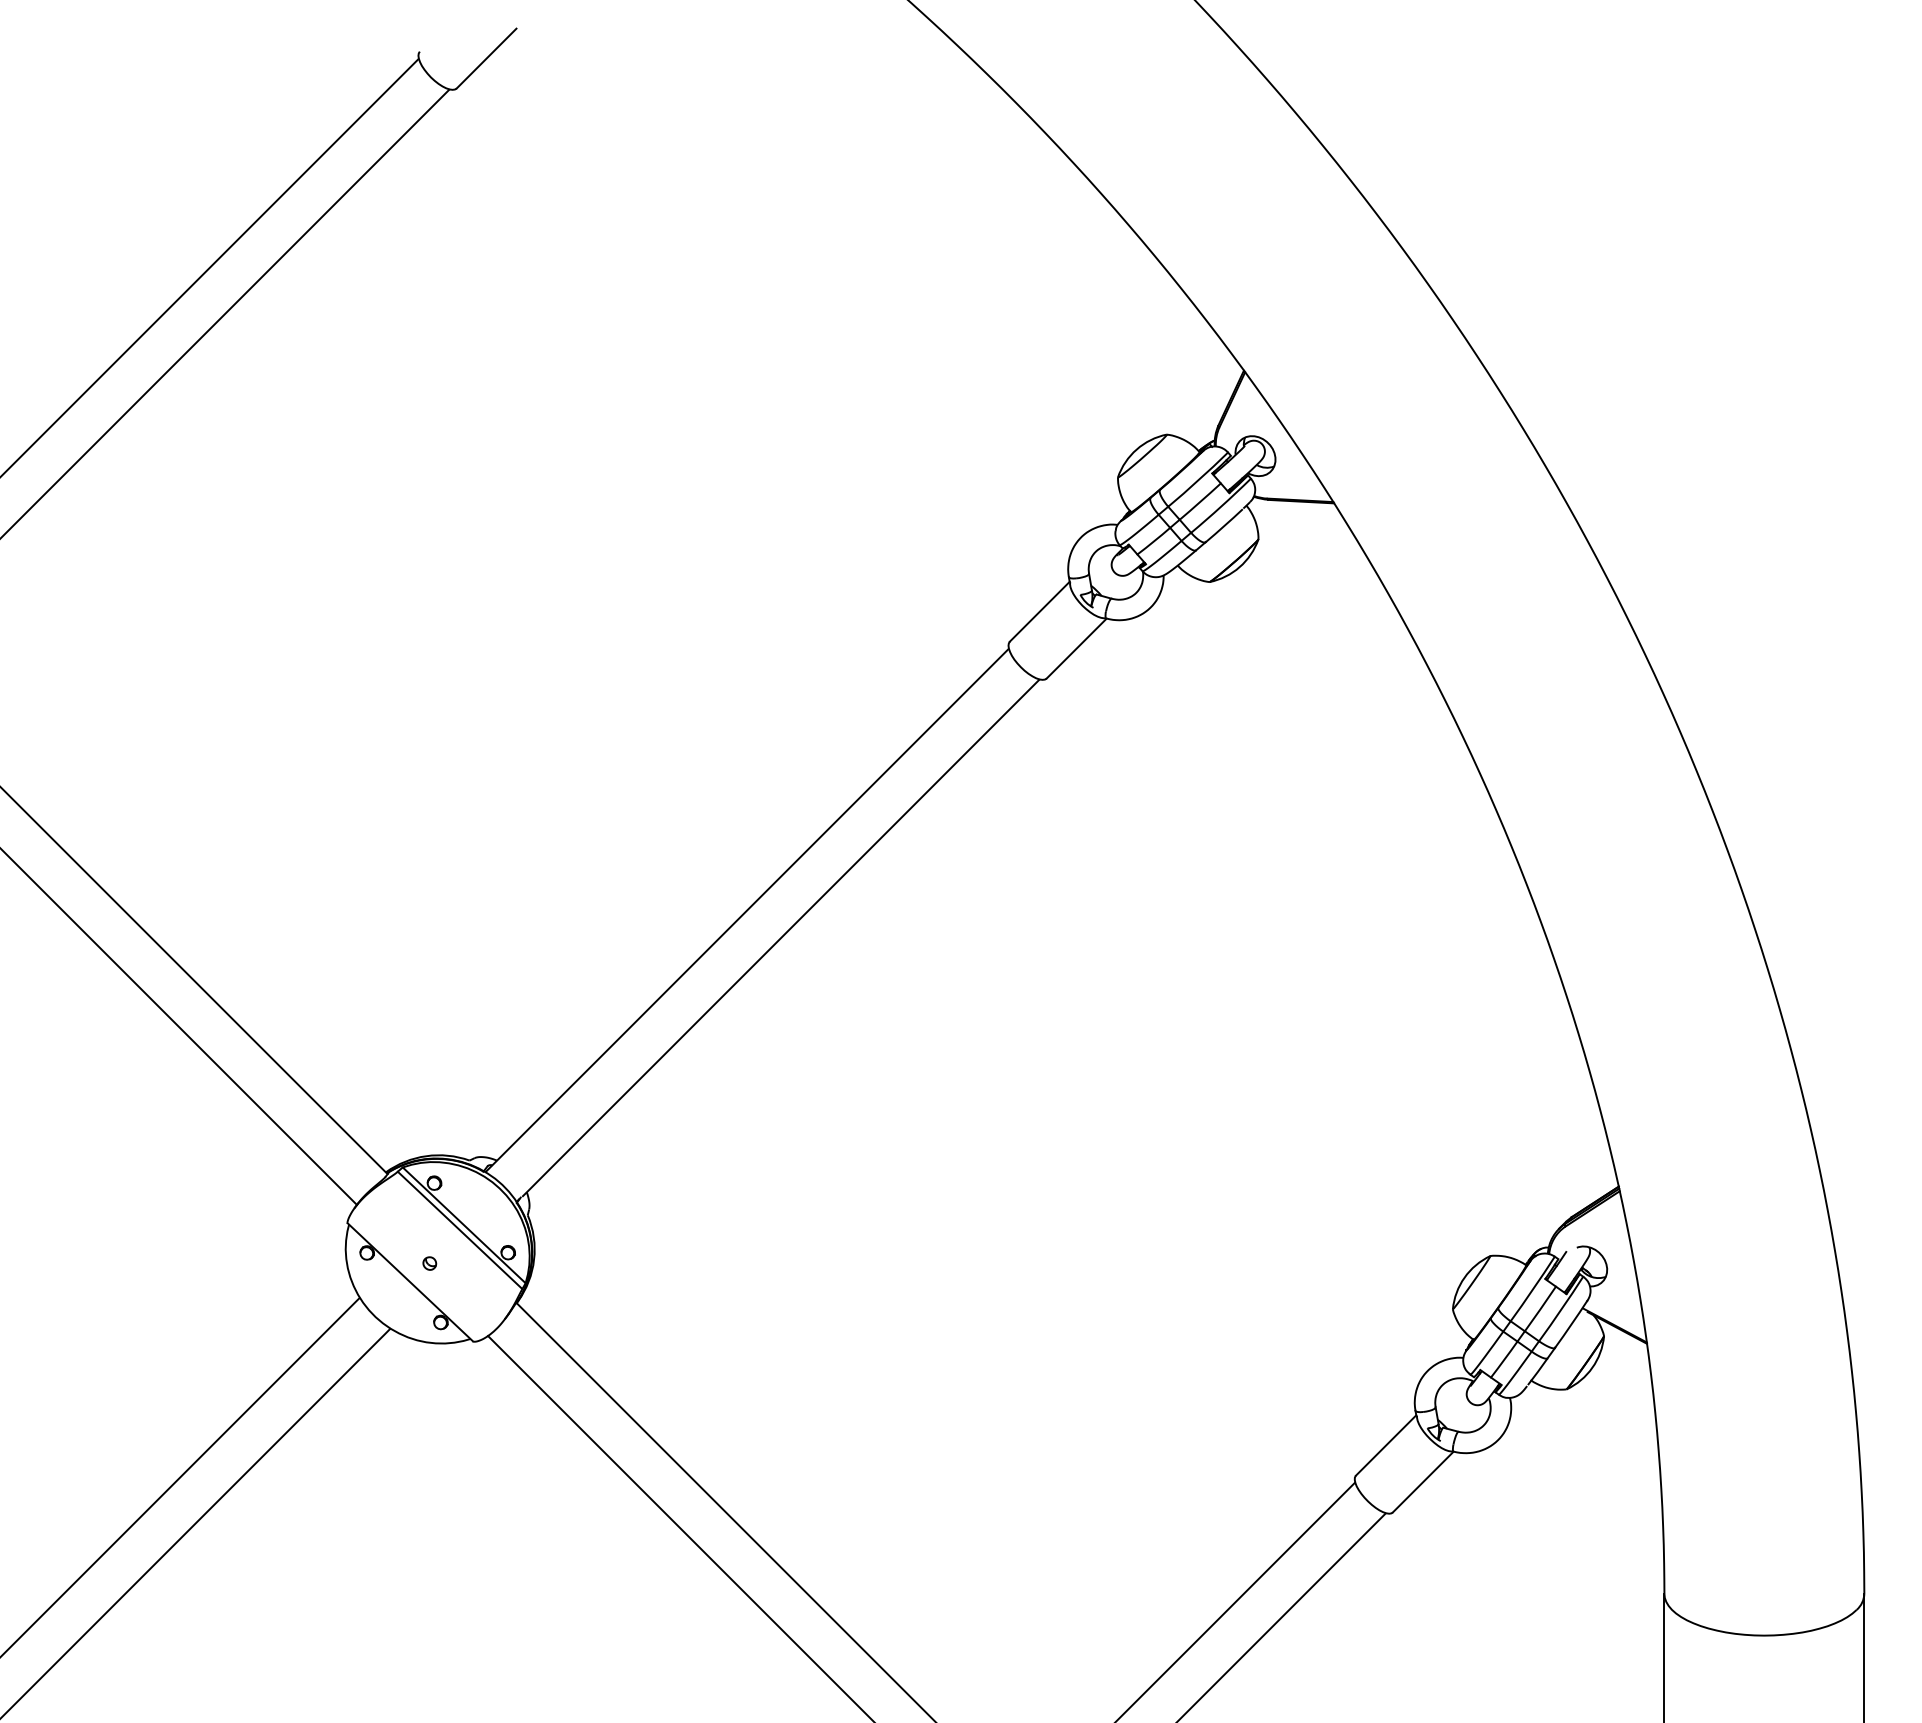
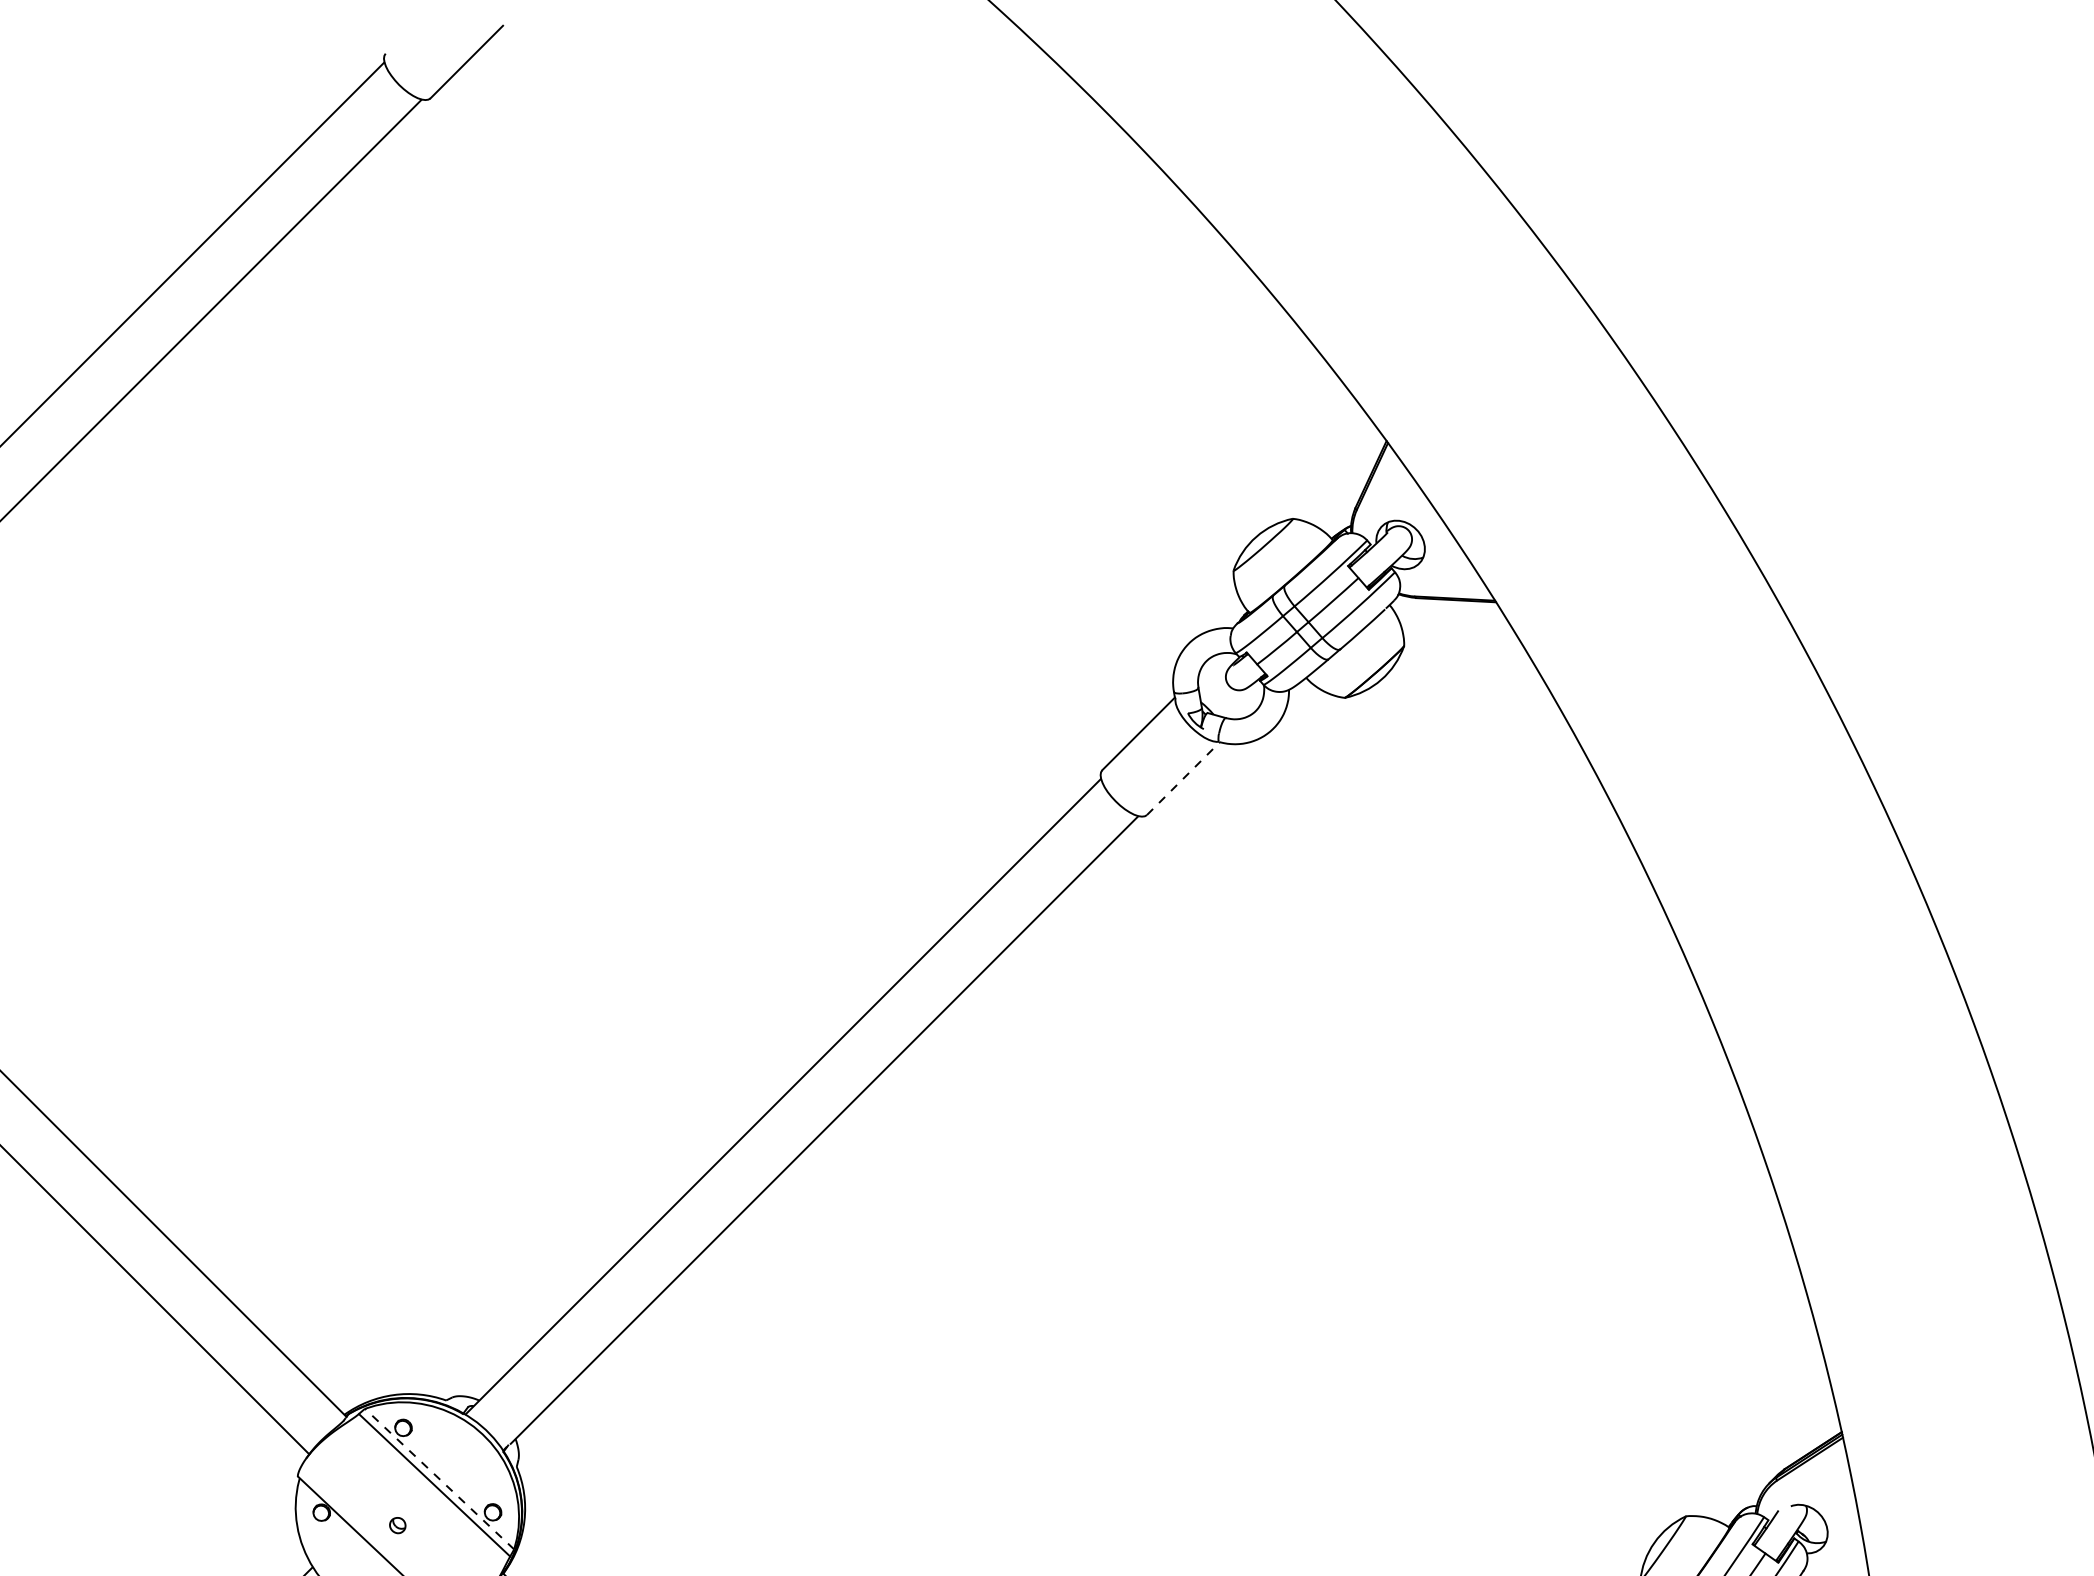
line: (1077, 648) -> (1184, 778), solid -> dashed
line: (463, 1225) -> (438, 1479), solid -> dashed

